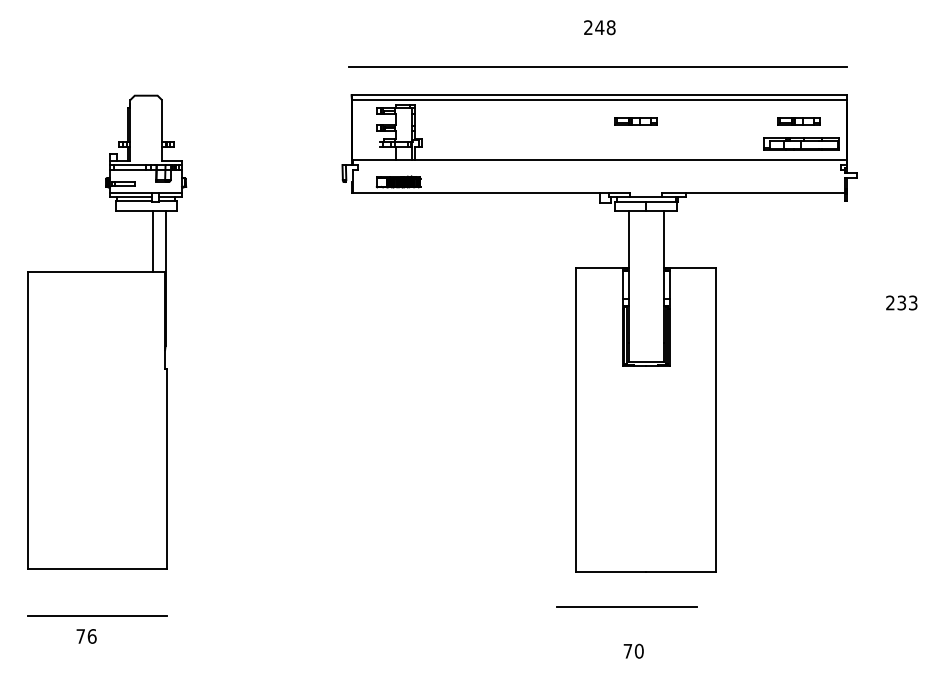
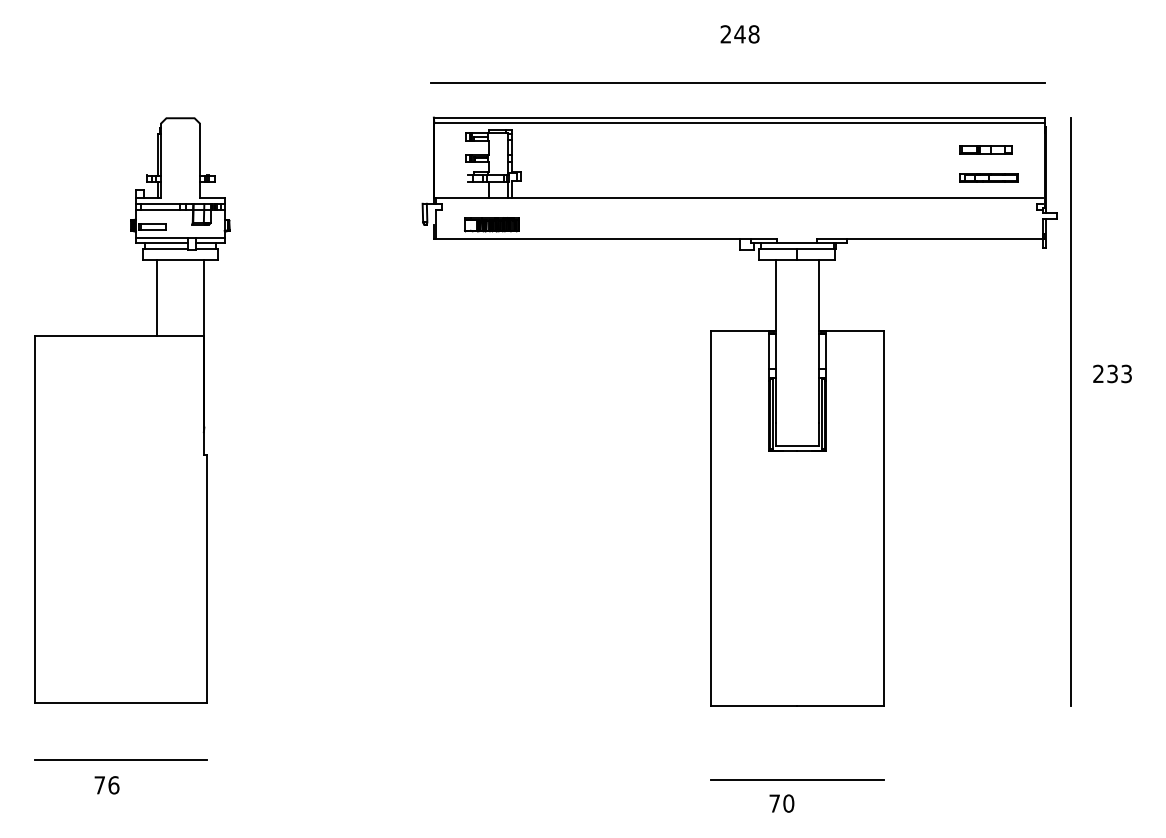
part: (635, 121) -> (784, 150), removed
part: (801, 143) -> (988, 177), size x0.62
line: (152, 241) -> (156, 298), moved
line: (867, 333) -> (1070, 411), added
line: (626, 606) -> (796, 779), moved

